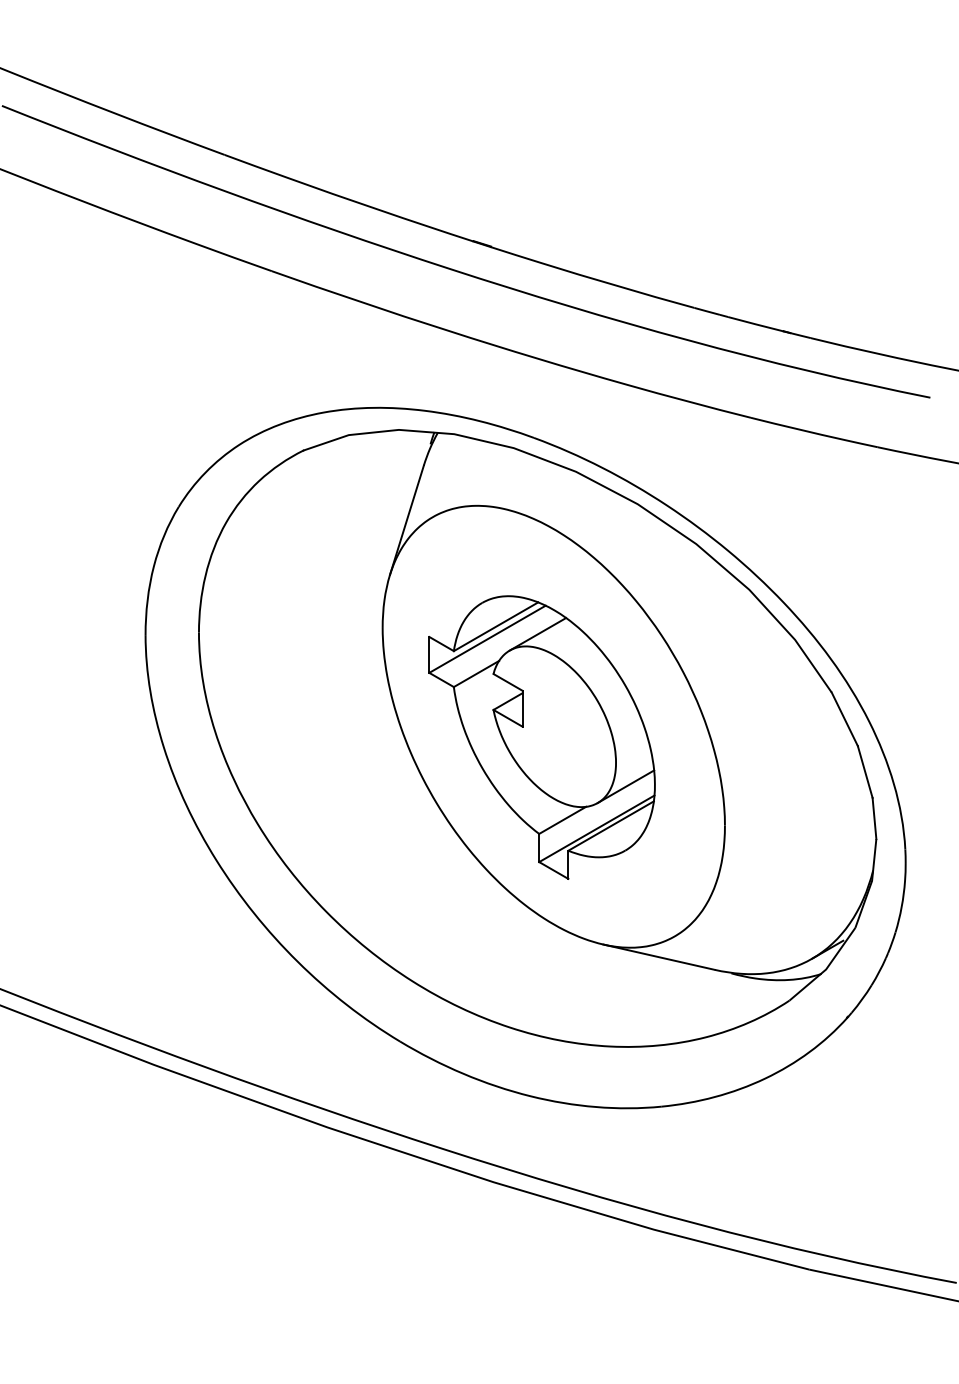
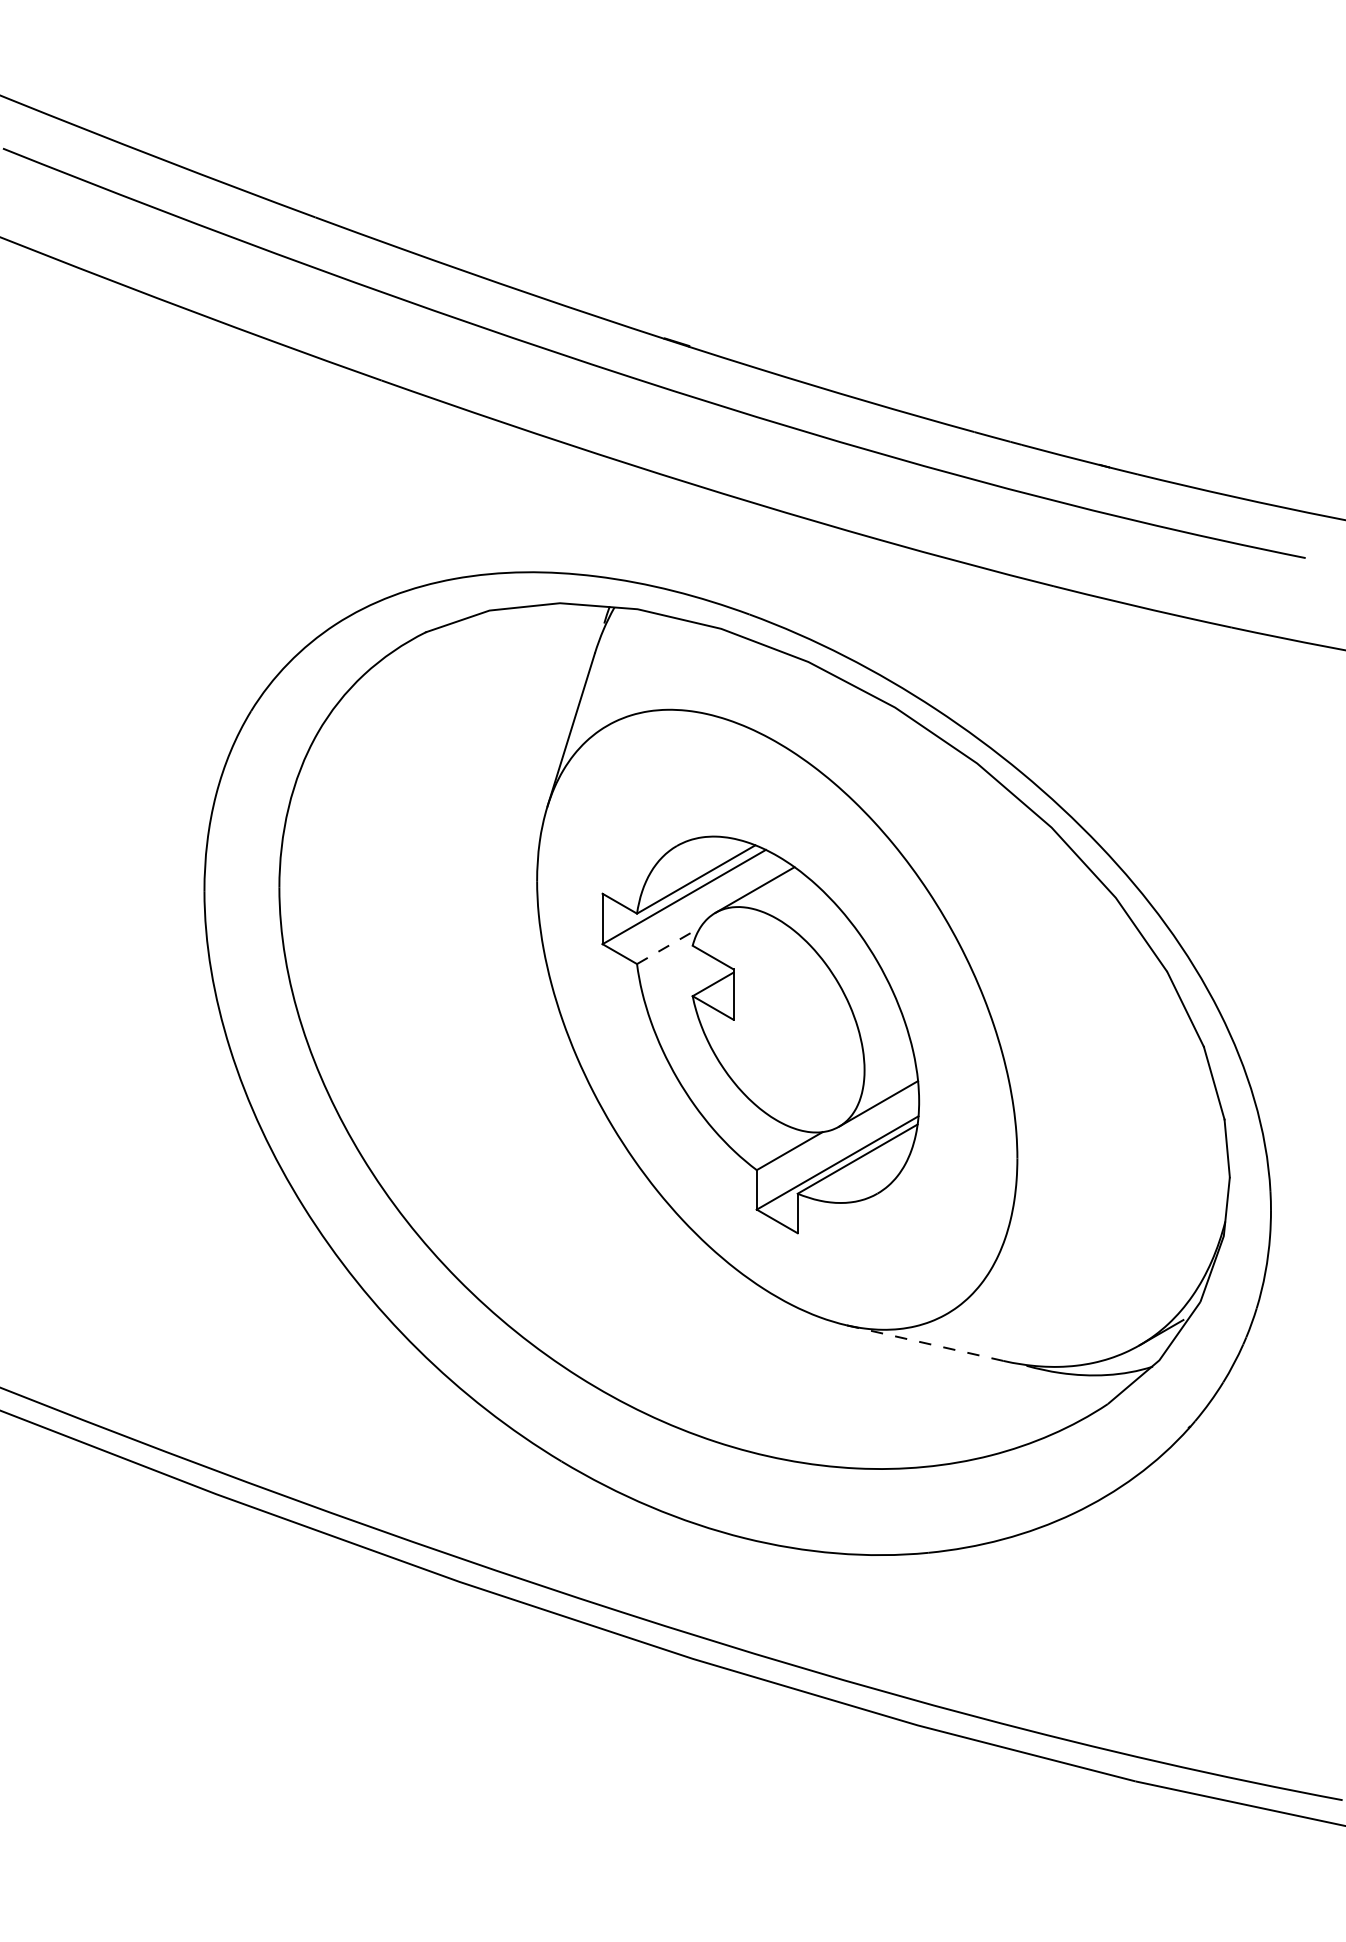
line: (476, 673) -> (668, 945), solid -> dashed
line: (659, 957) -> (925, 1343), solid -> dashed

